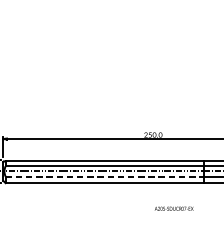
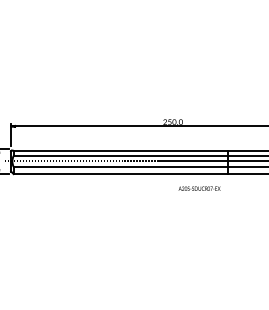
line: (105, 176) -> (121, 166), dashed -> solid
text: (174, 208) -> (199, 188), moved

